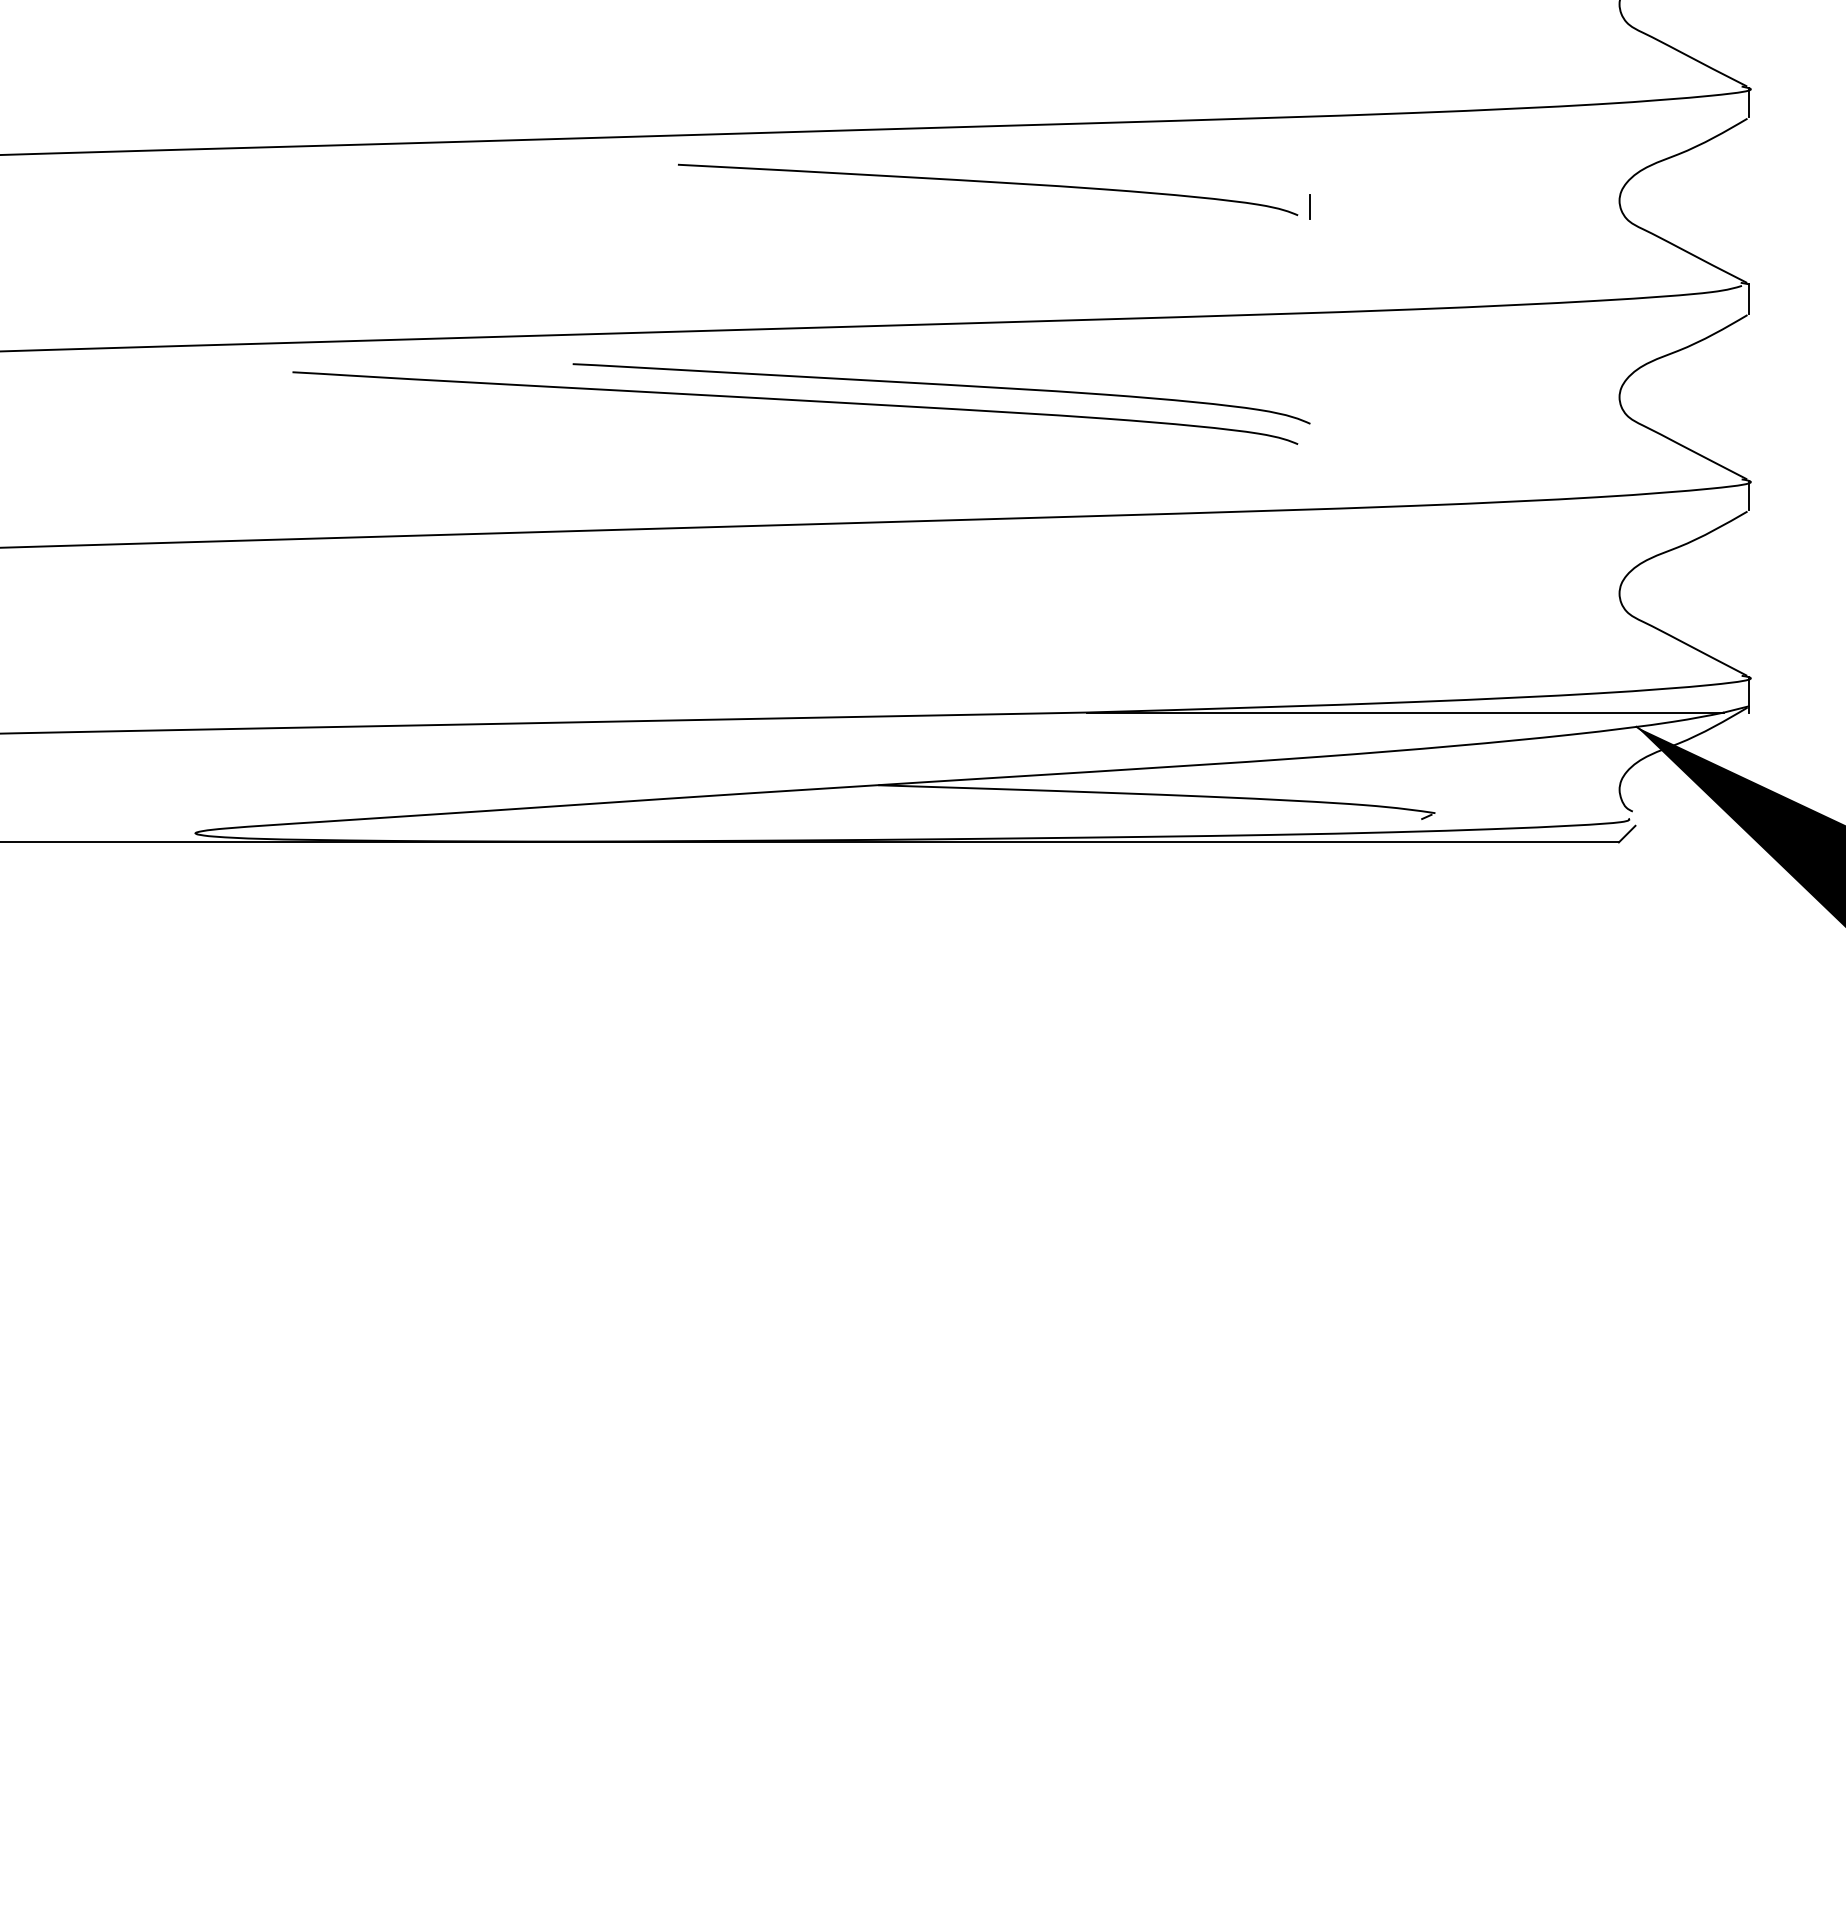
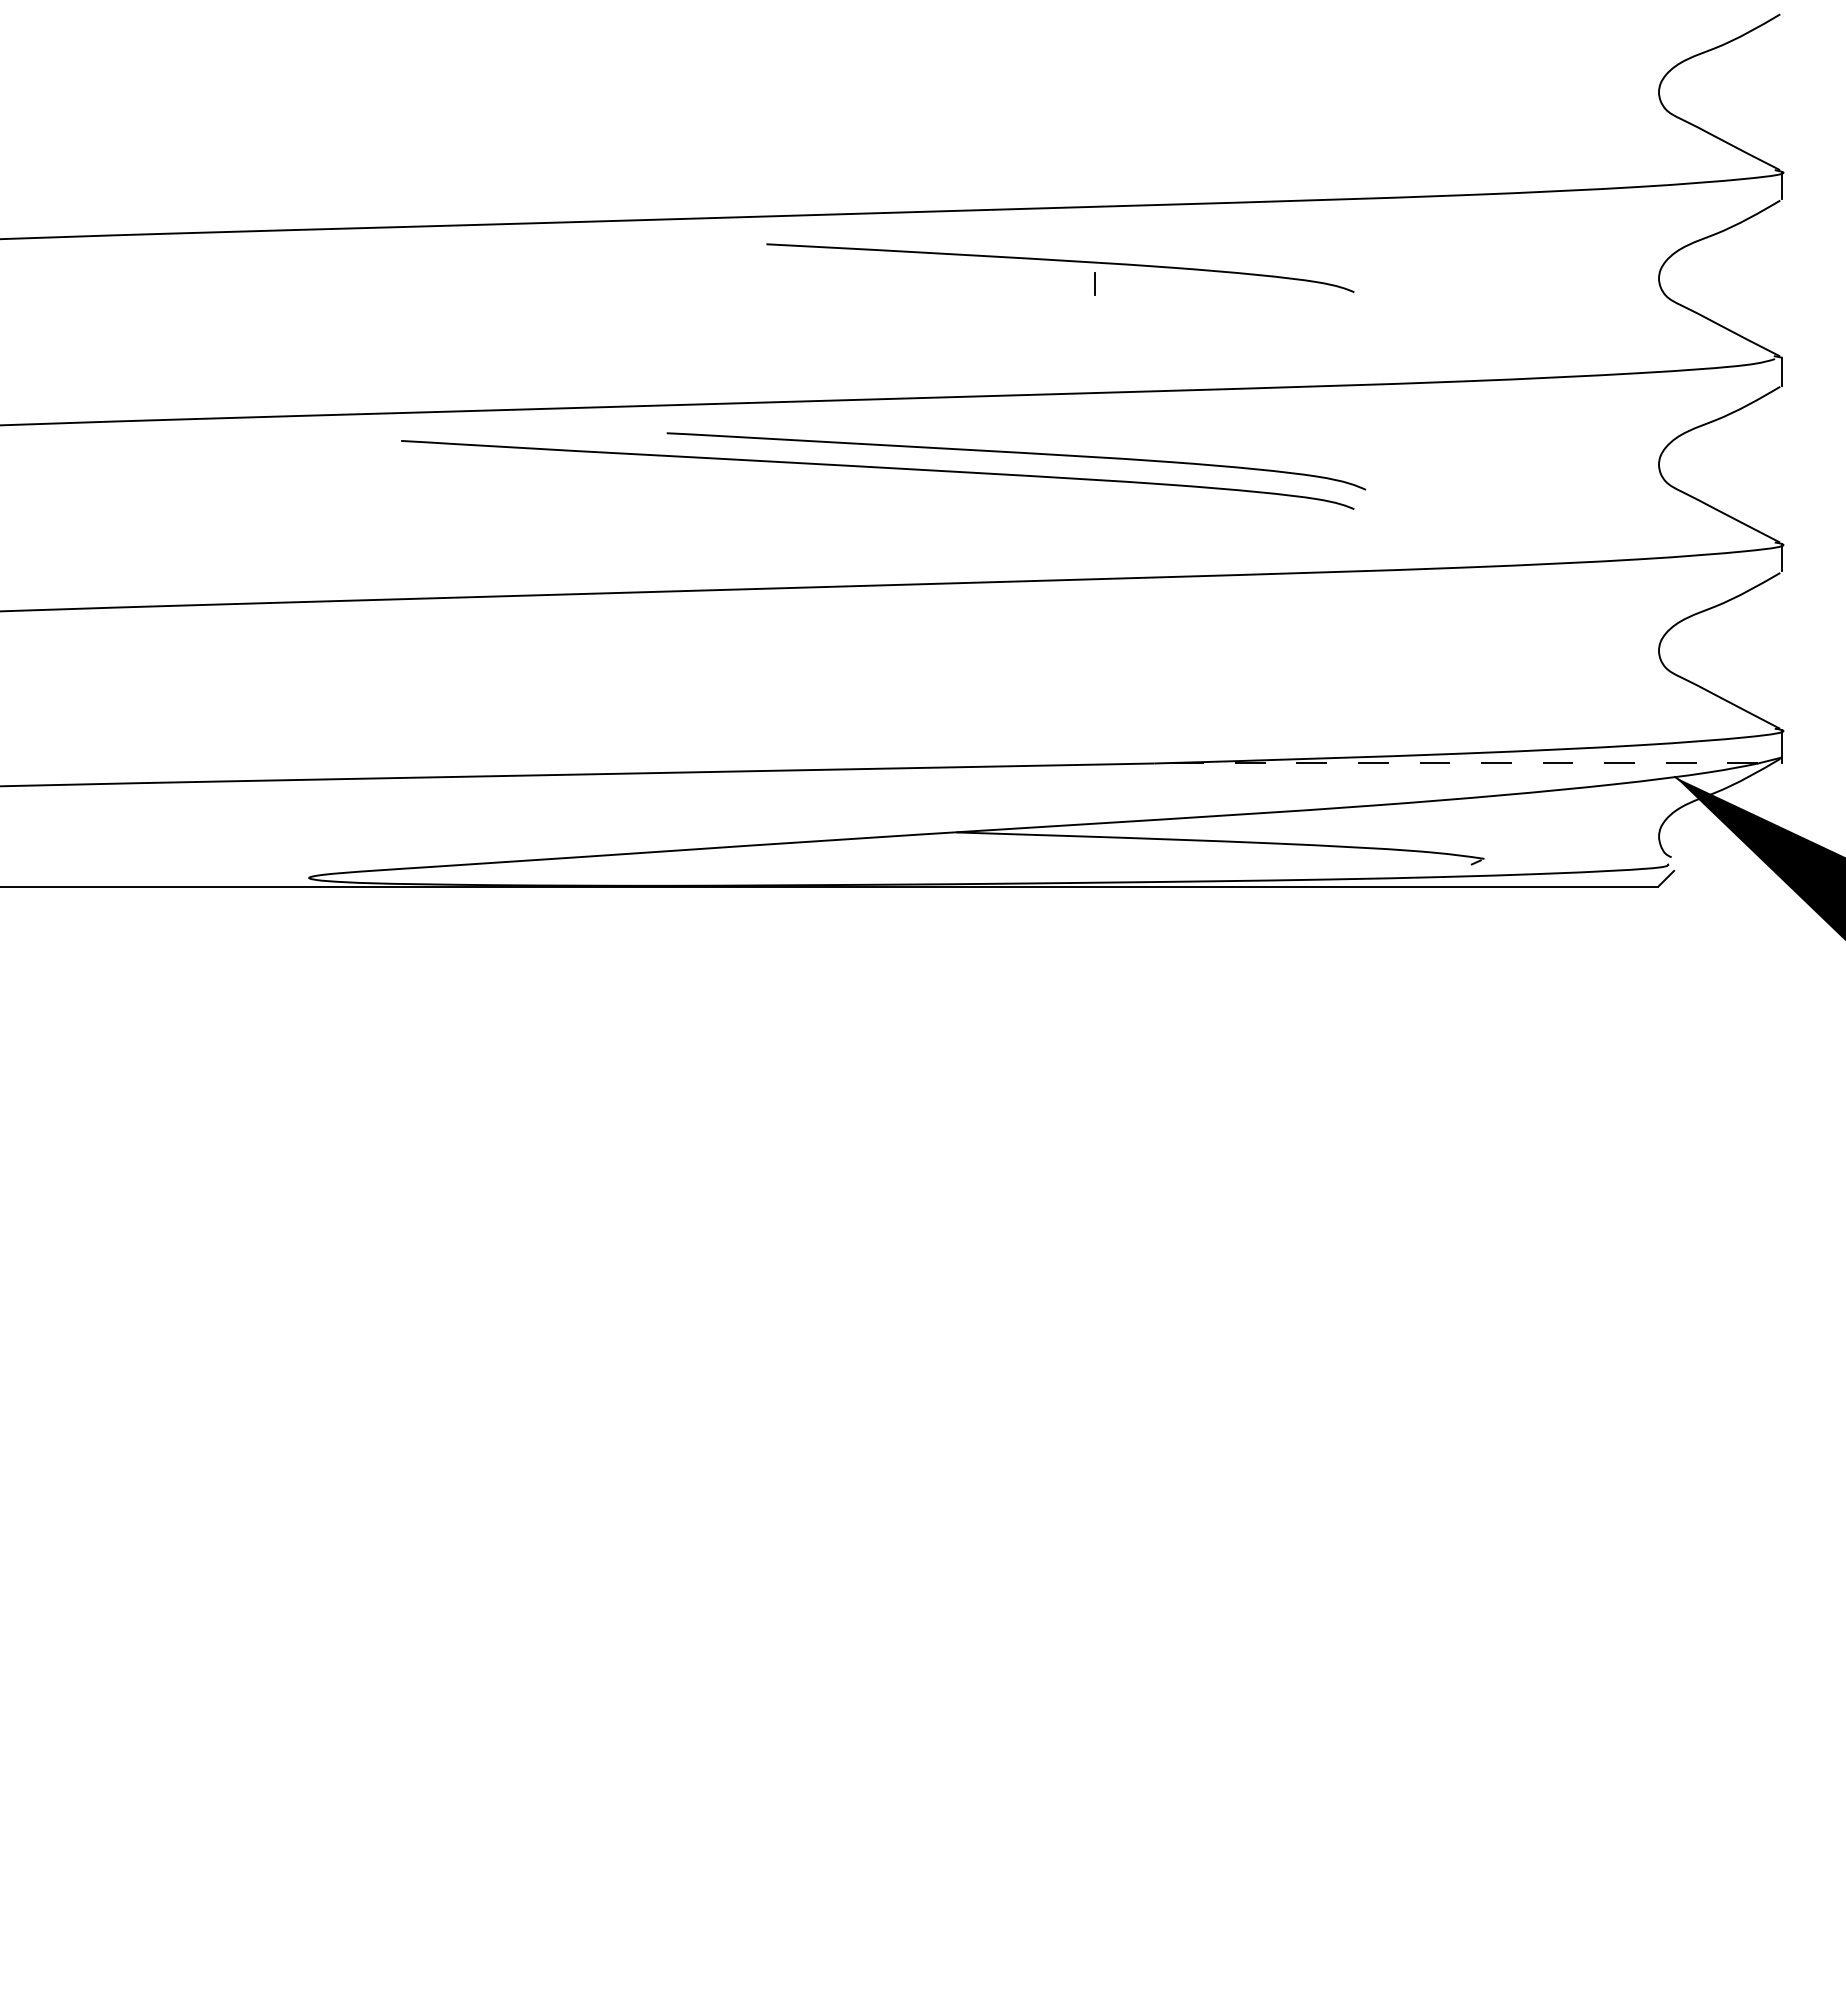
line: (1309, 206) -> (1094, 283), moved
line: (1405, 712) -> (1456, 763), solid -> dashed

